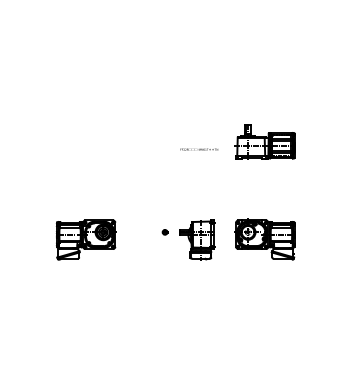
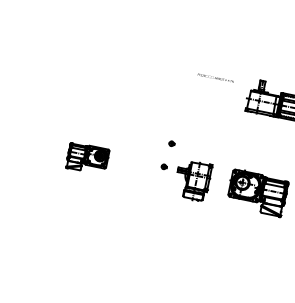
text: (199, 149) -> (215, 78), moved
part: (167, 207) -> (171, 143), added
part: (85, 239) -> (87, 158), size x0.7

